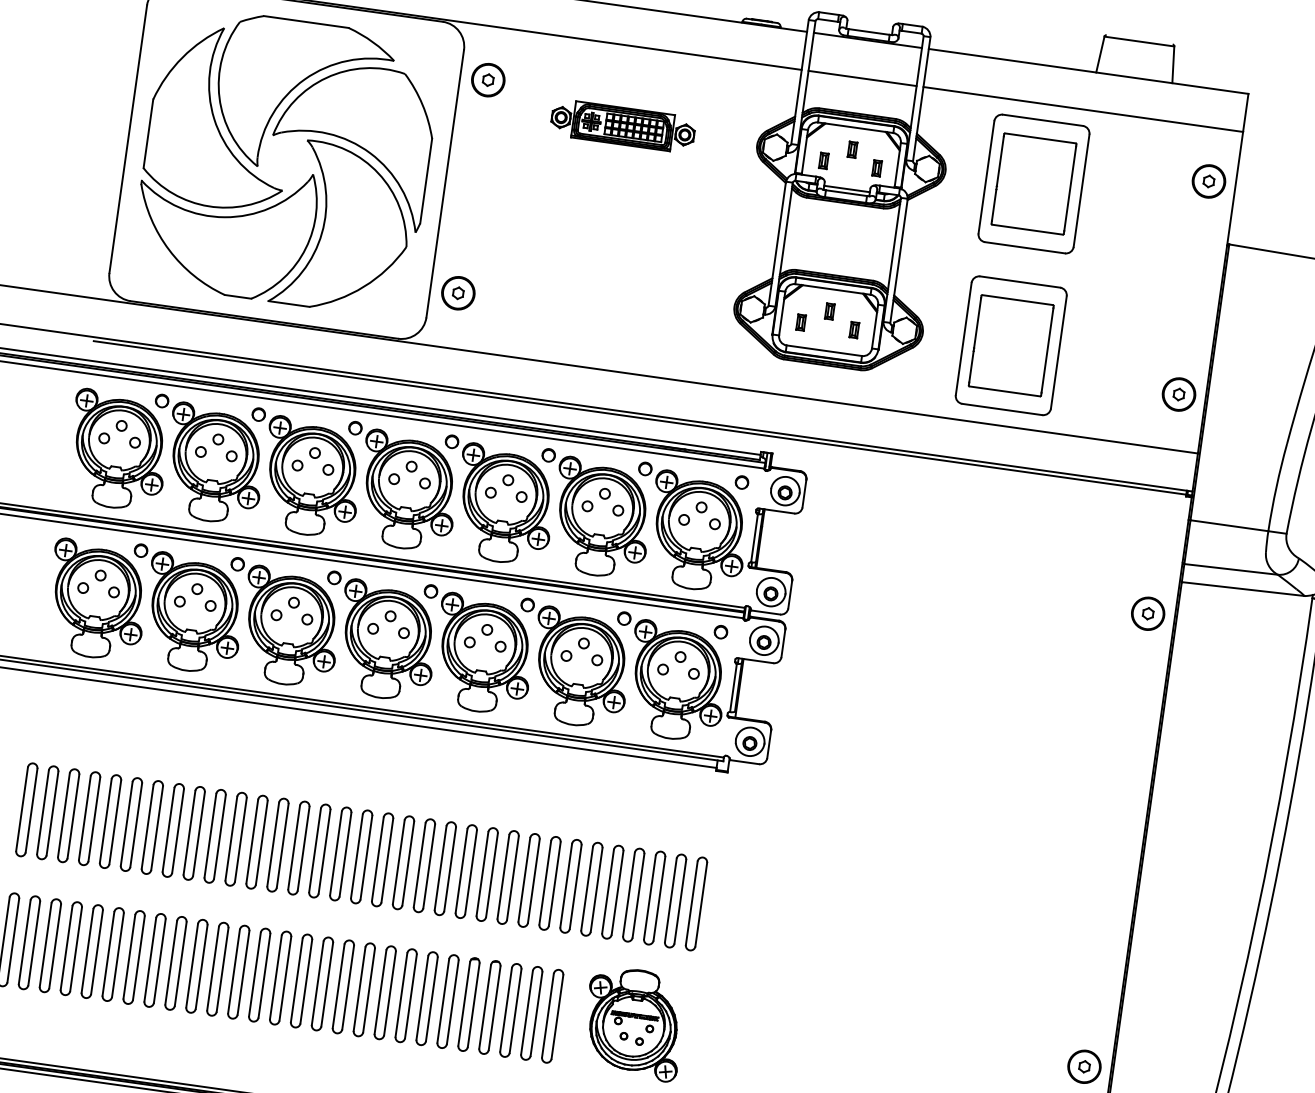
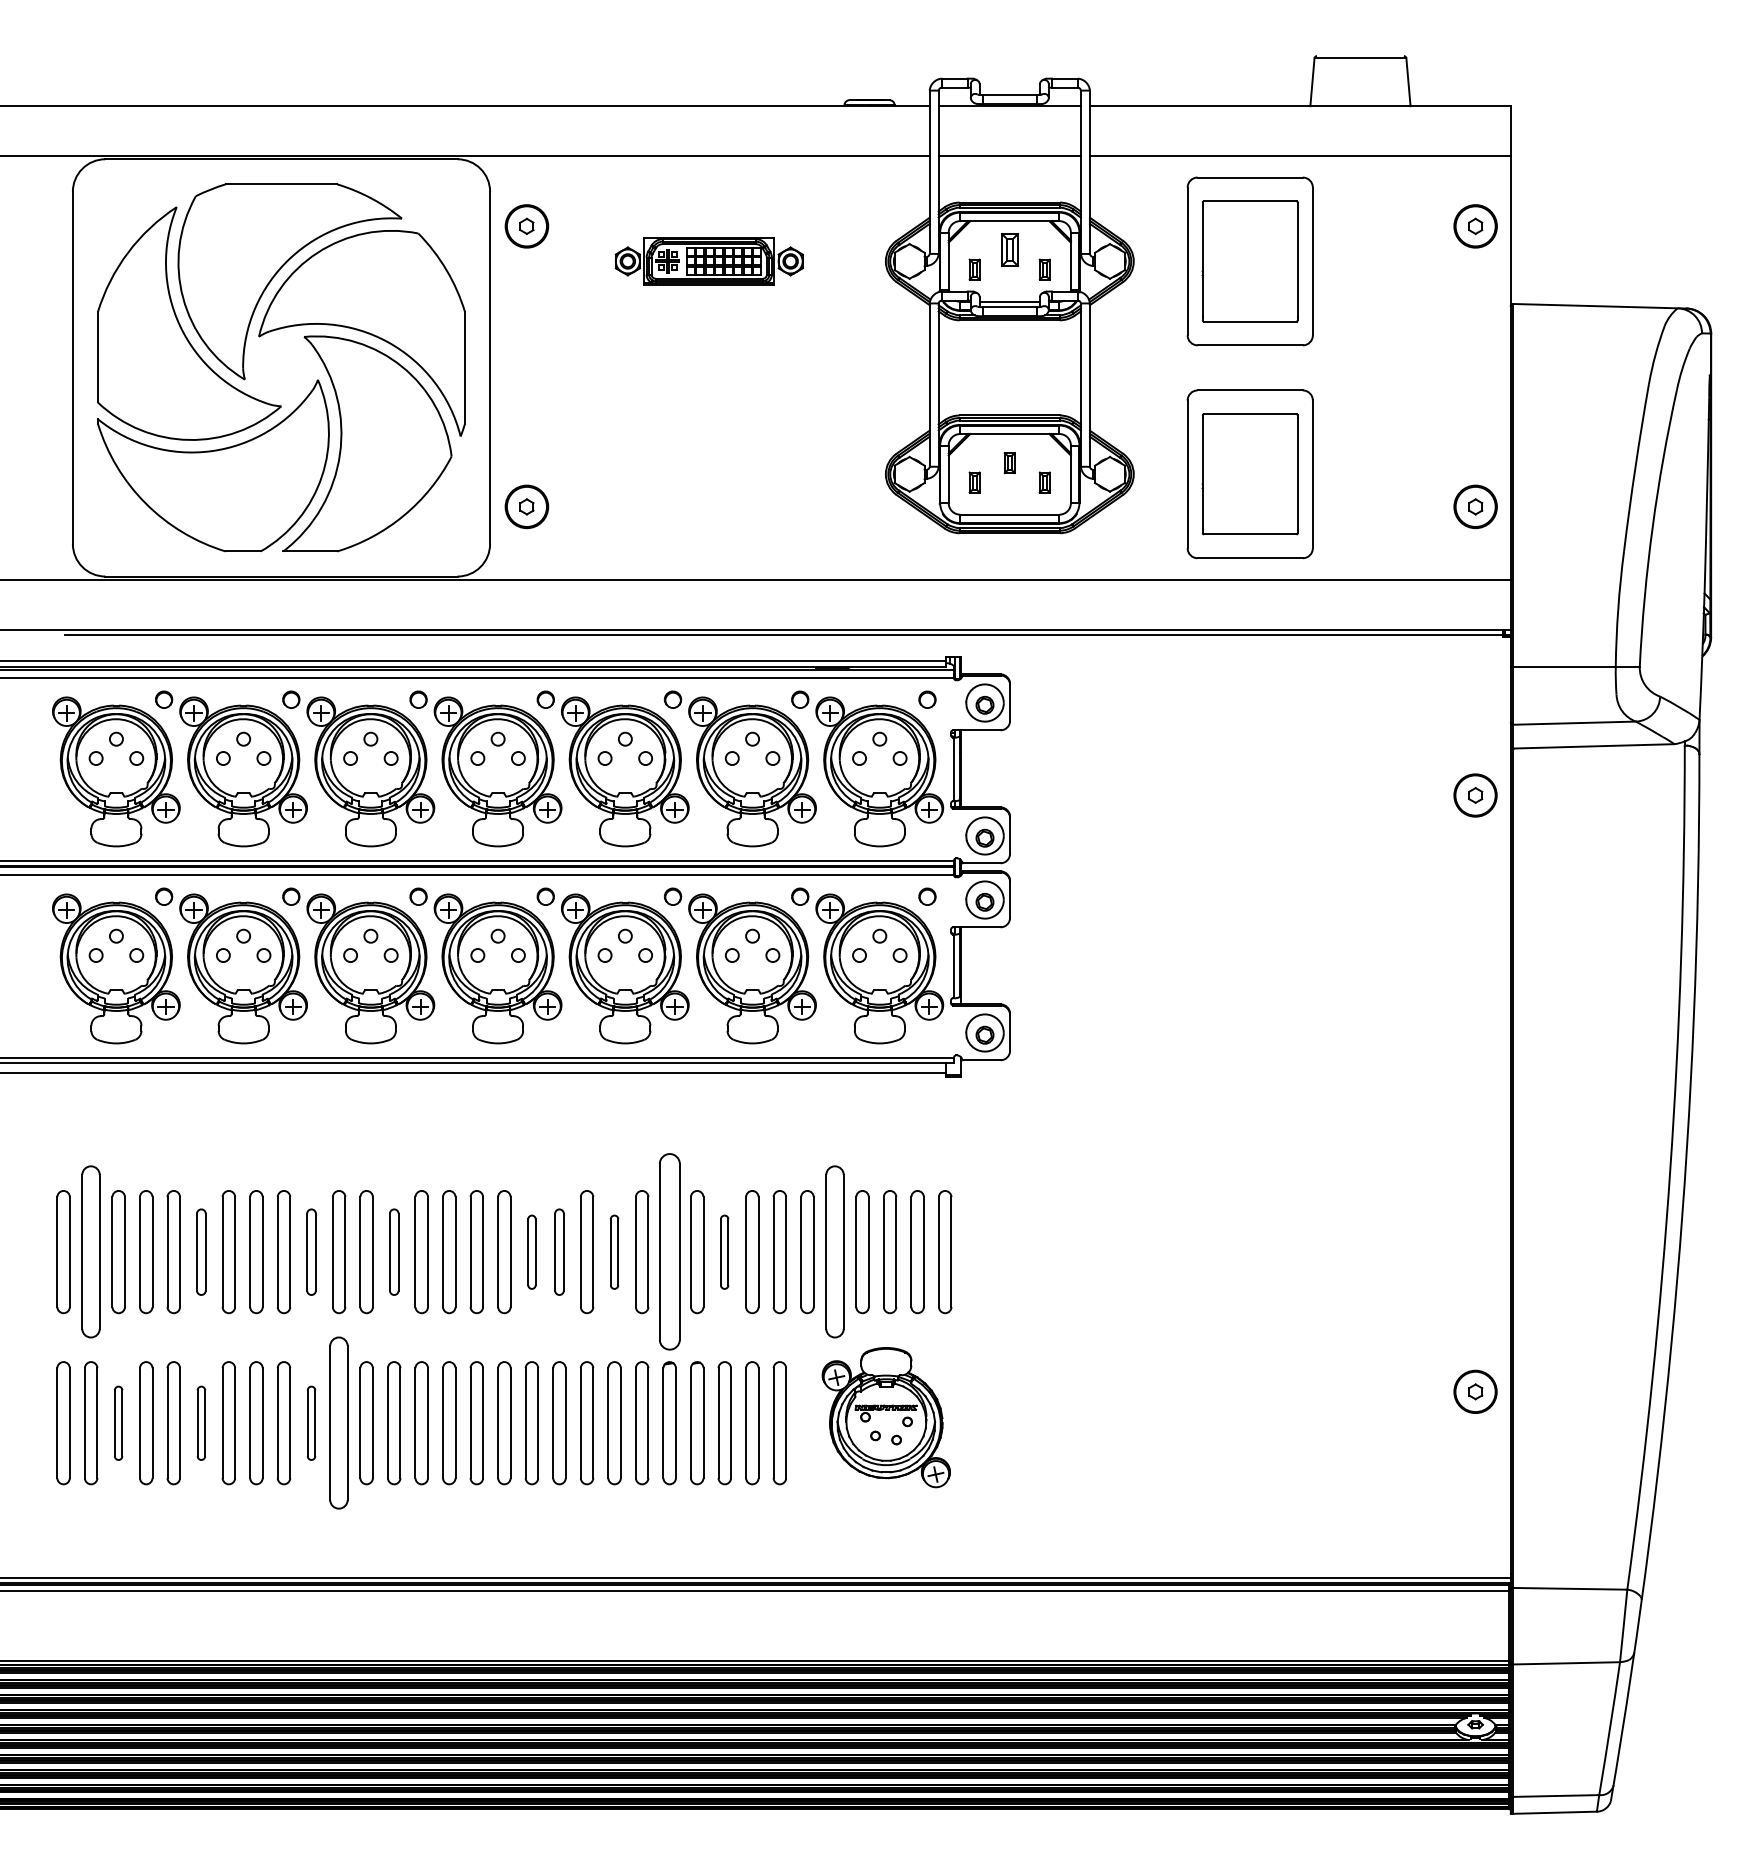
part: (852, 150) -> (1009, 250), size x1.6
part: (47, 813) -> (91, 1252), size x1.4
part: (131, 824) -> (201, 1252), size x0.7
part: (215, 836) -> (311, 1252), size x0.7
part: (278, 845) -> (394, 1252), size x0.7
part: (382, 860) -> (531, 1252), size x0.6
part: (403, 863) -> (559, 1252), size x0.7
part: (445, 869) -> (614, 1252), size x0.6
part: (487, 874) -> (669, 1252), size x1.6
part: (528, 880) -> (724, 1252), size x0.6
part: (612, 892) -> (834, 1252), size x1.4
part: (50, 945) -> (118, 1423), size x0.6
part: (113, 954) -> (201, 1423), size x0.6
part: (196, 966) -> (311, 1423), size x0.6
part: (218, 969) -> (339, 1423), size x1.4

